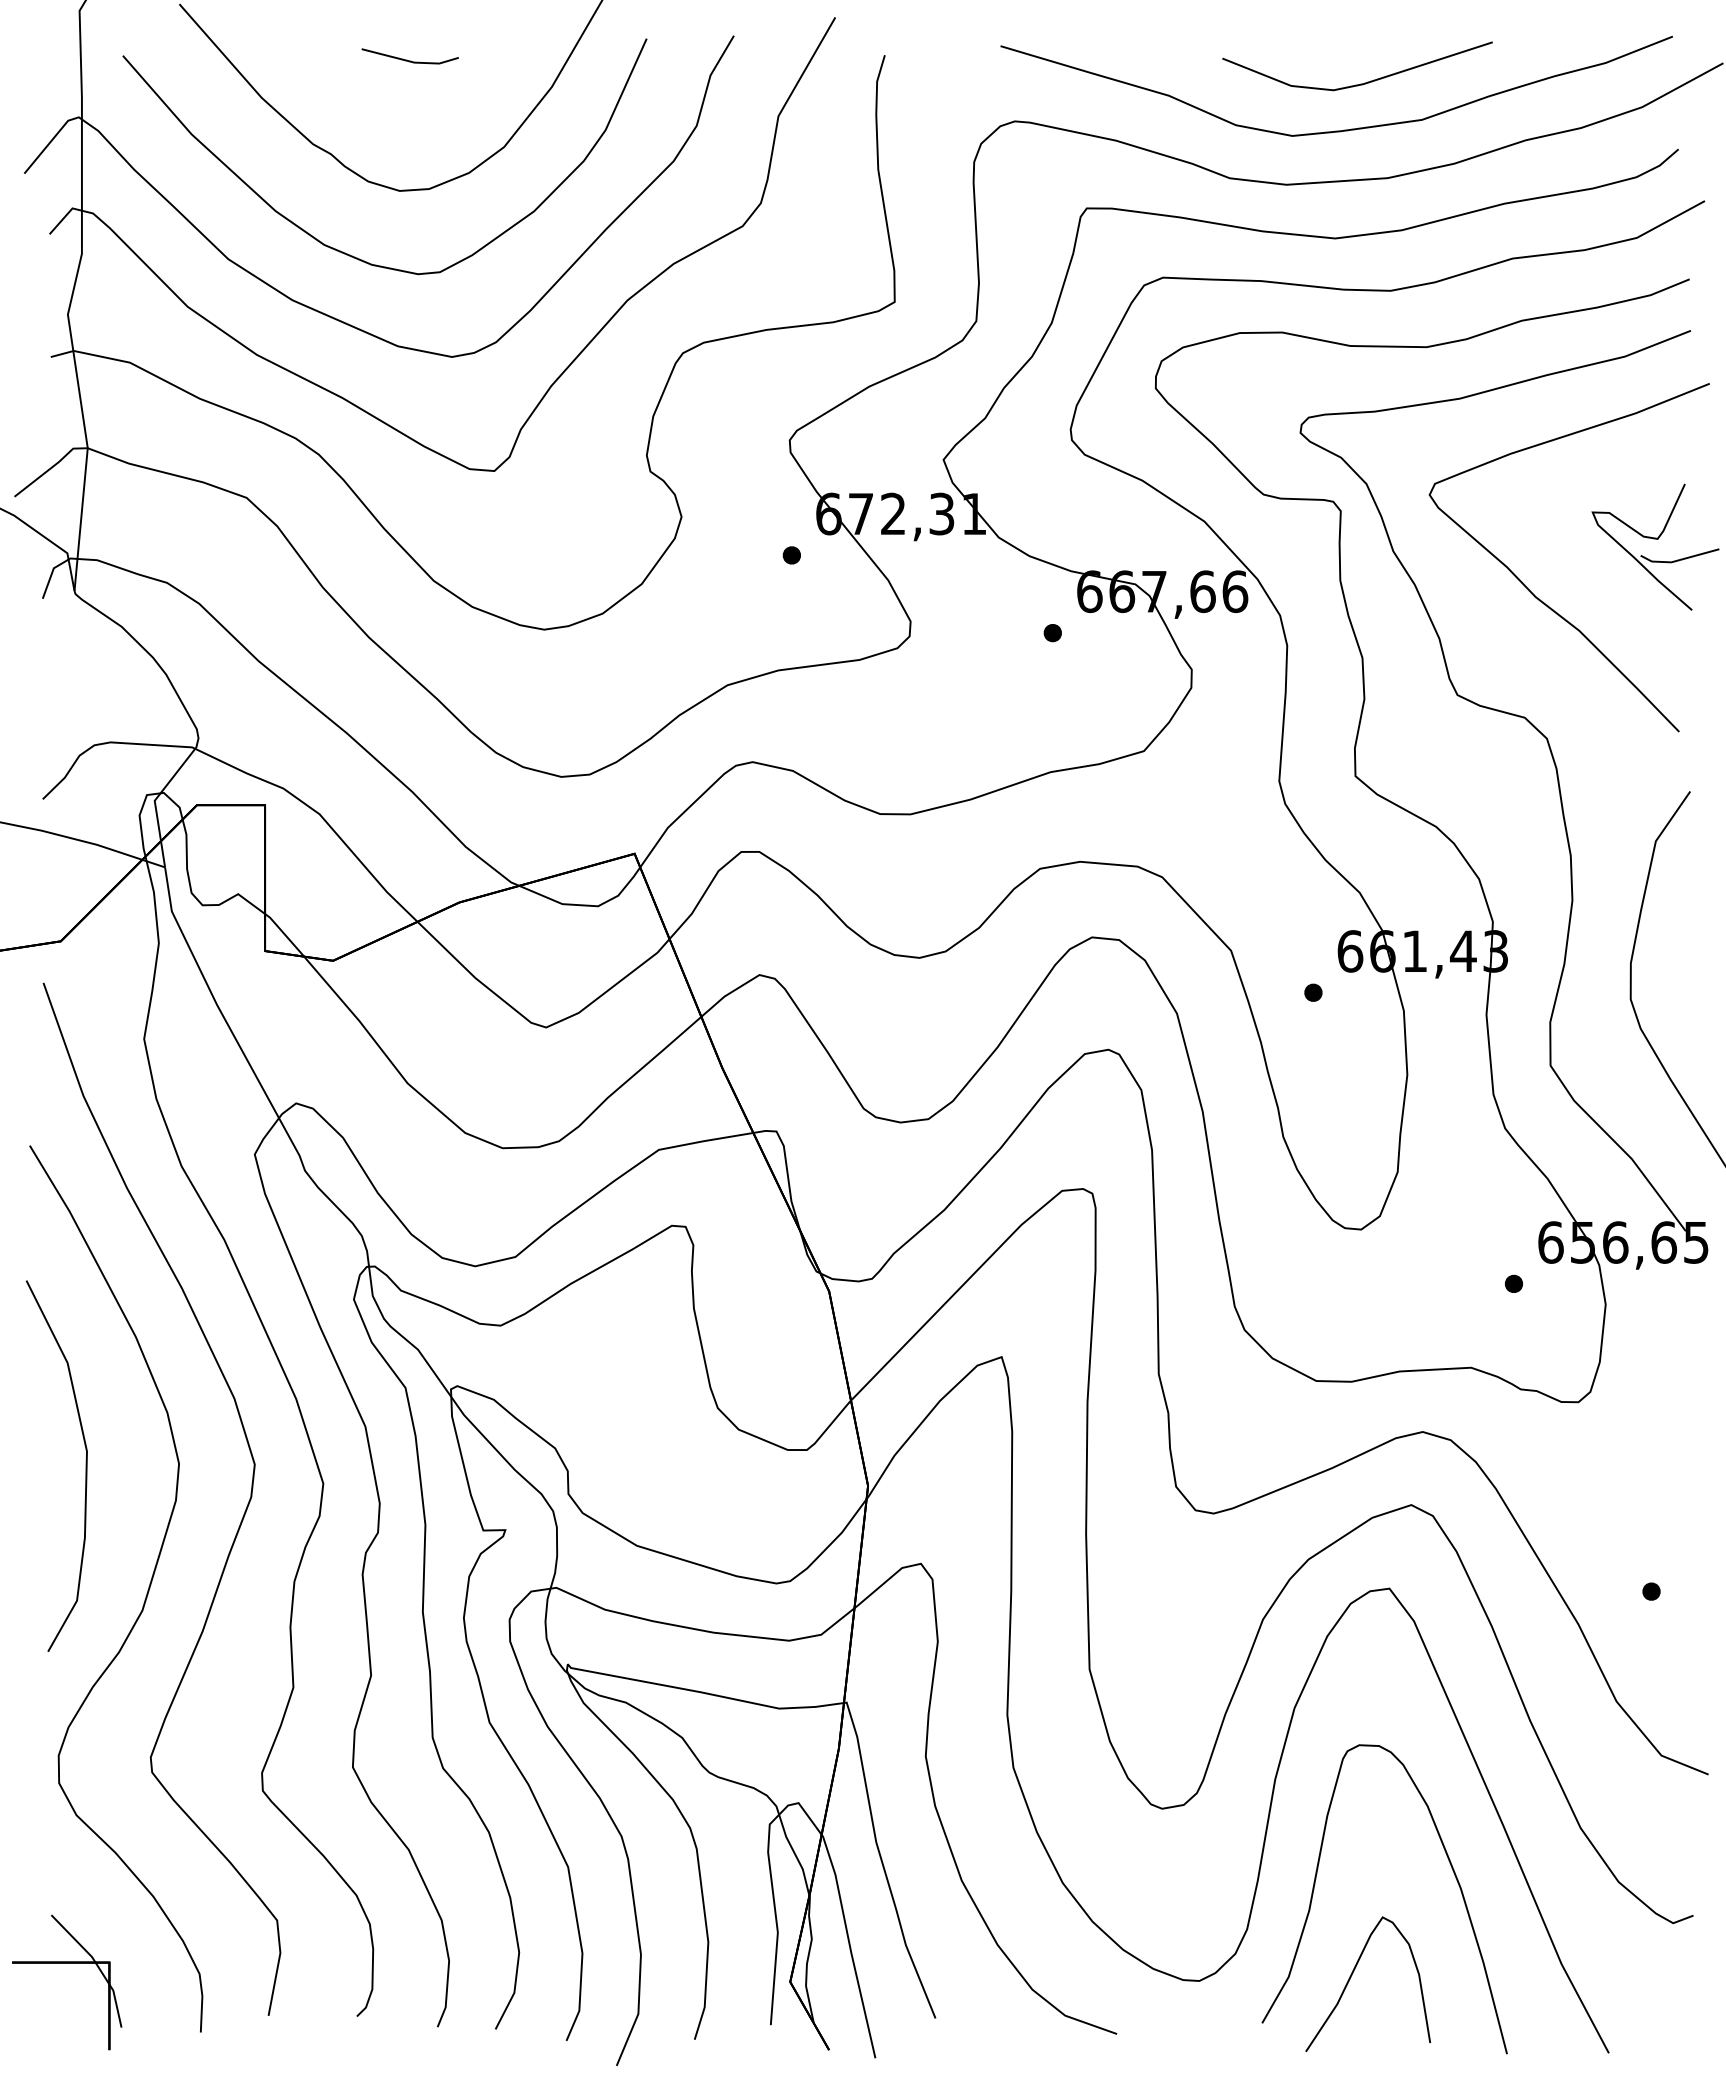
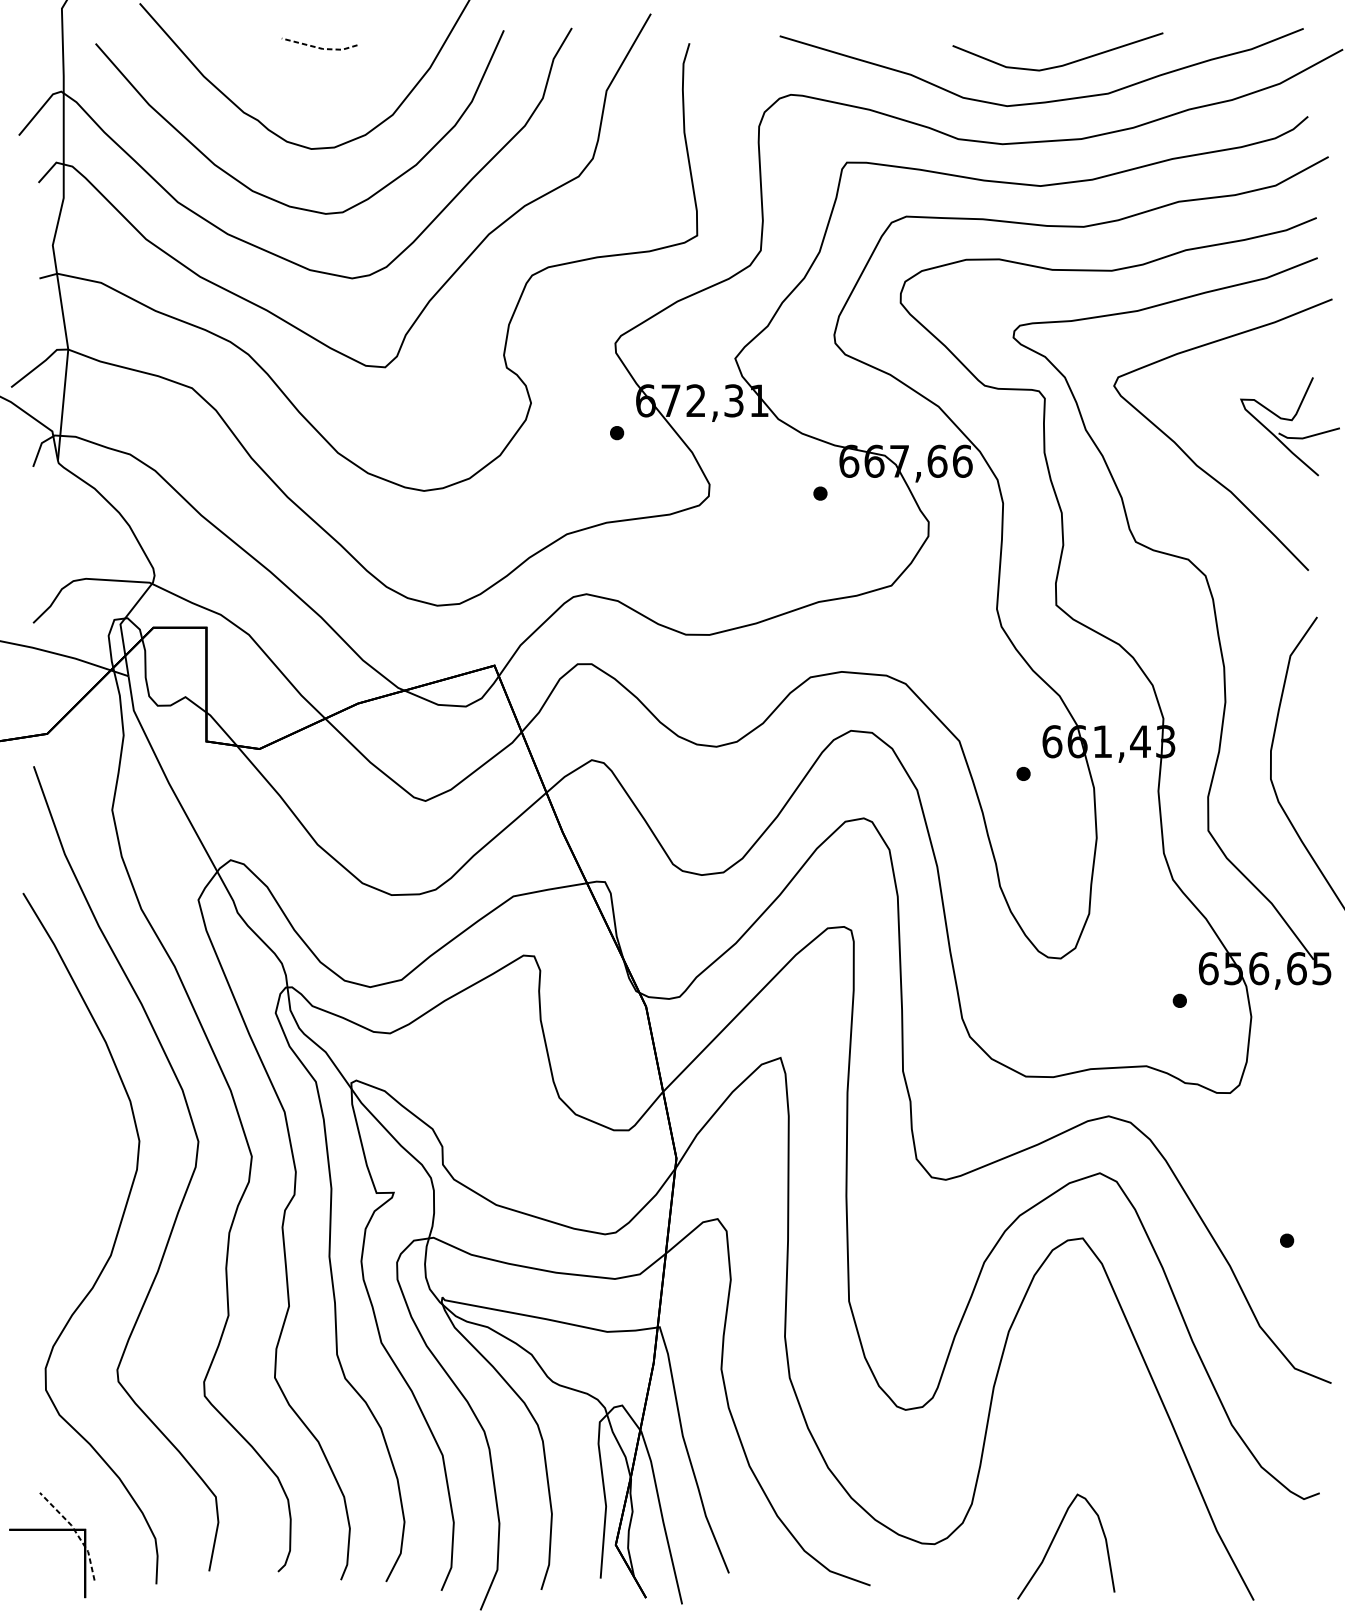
line: (410, 61) -> (319, 48), solid -> dashed
curve: (85, 1465) -> (66, 1142), removed
curve: (1315, 1884) -> (1025, 1468), removed
line: (96, 1964) -> (75, 1531), solid -> dashed

